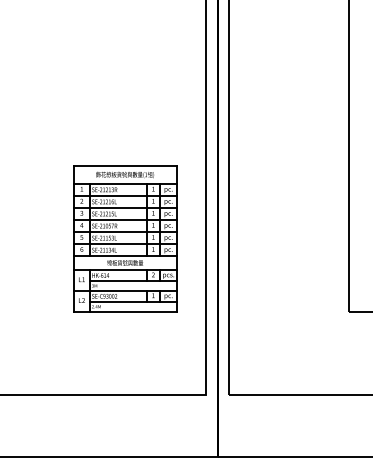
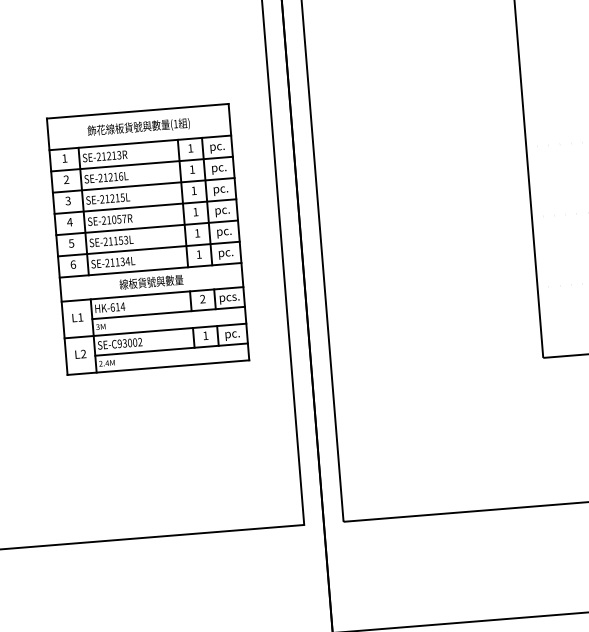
part: (125, 238) -> (148, 239), moved

